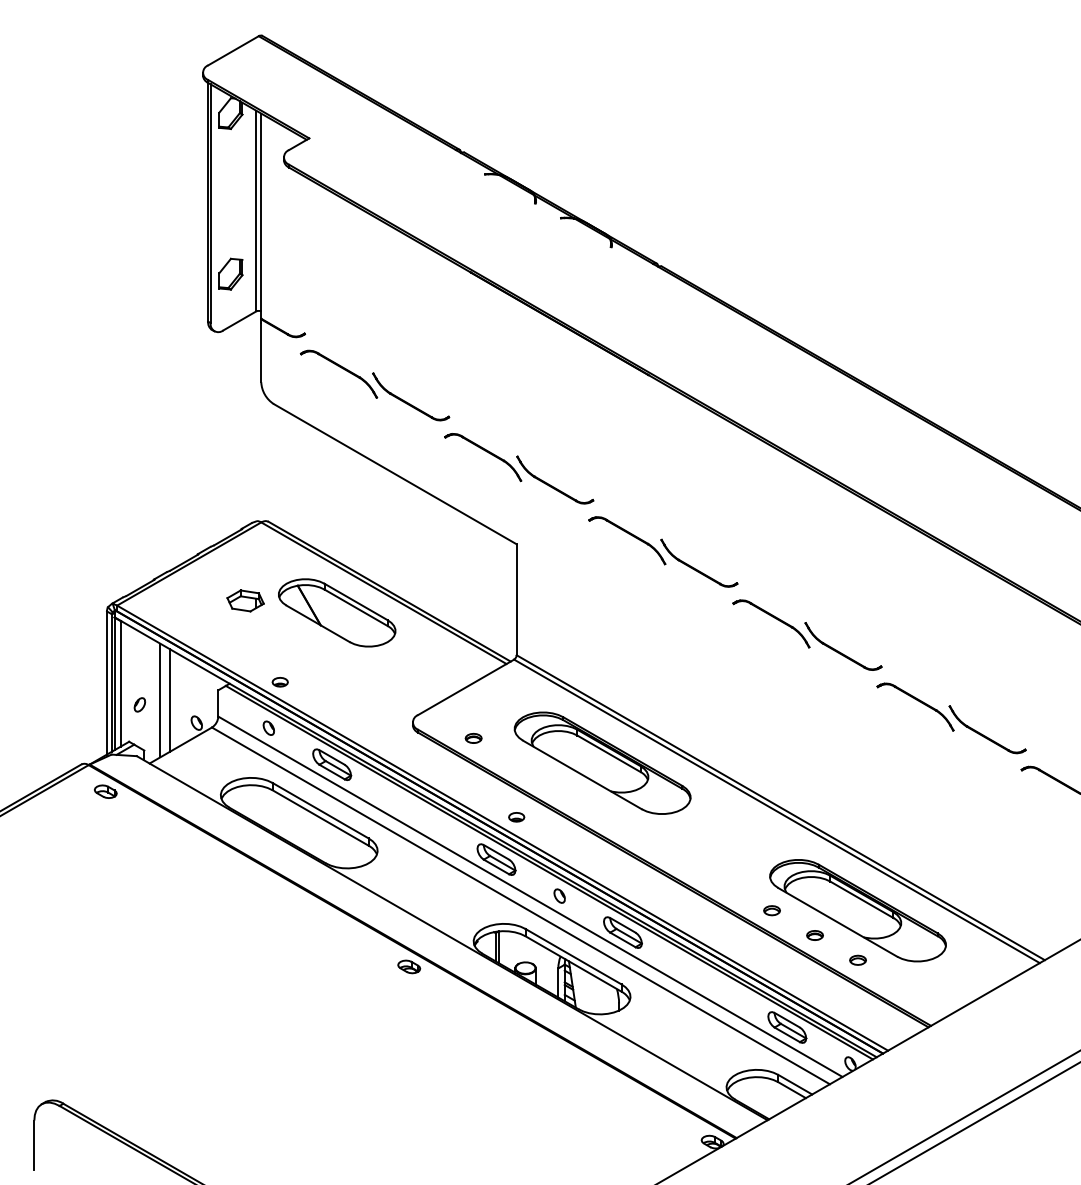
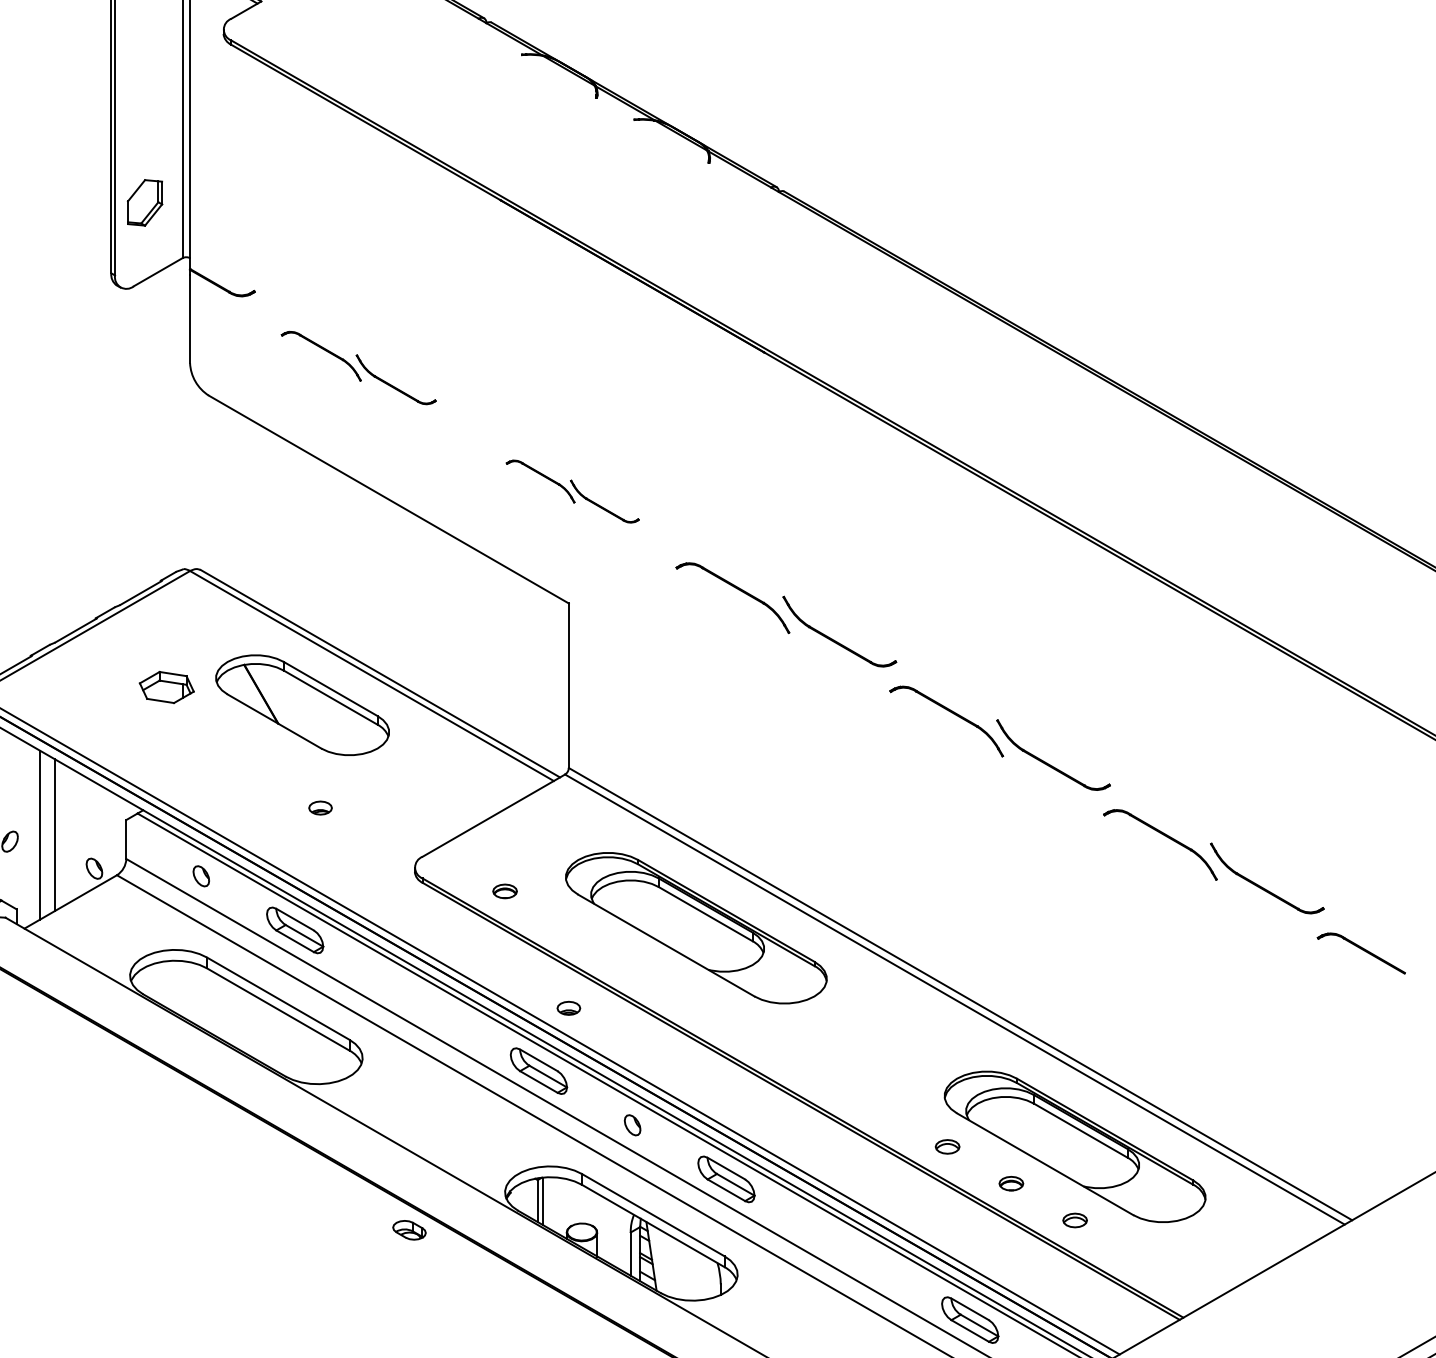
part: (374, 385) -> (357, 367), size x0.7
part: (519, 468) -> (573, 491), size x0.6
part: (279, 682) -> (319, 808), moved

